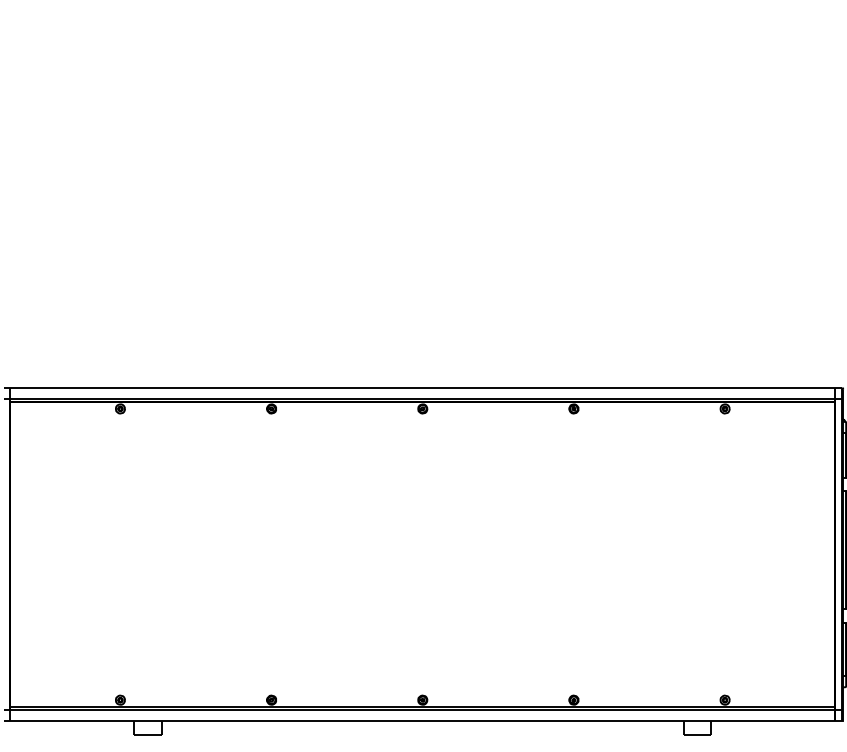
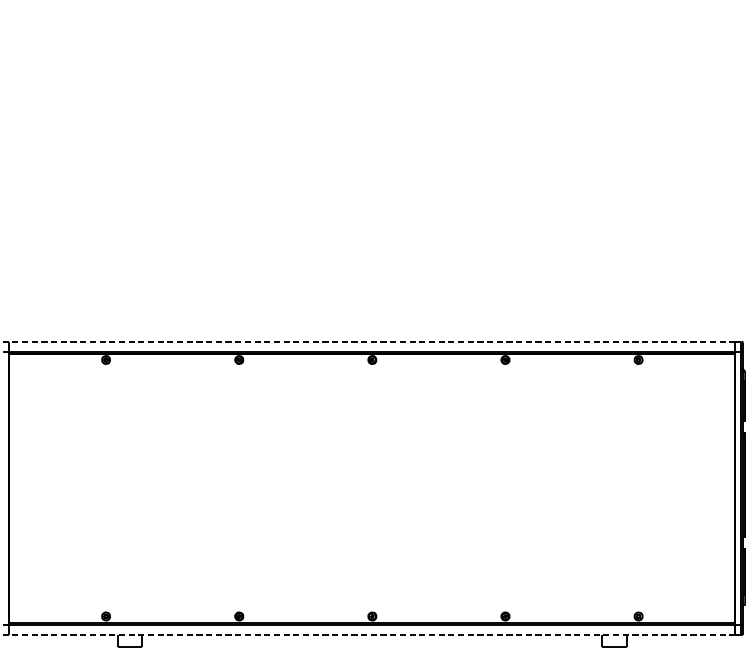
line: (422, 388) -> (372, 342), solid -> dashed
line: (422, 720) -> (372, 634), solid -> dashed

